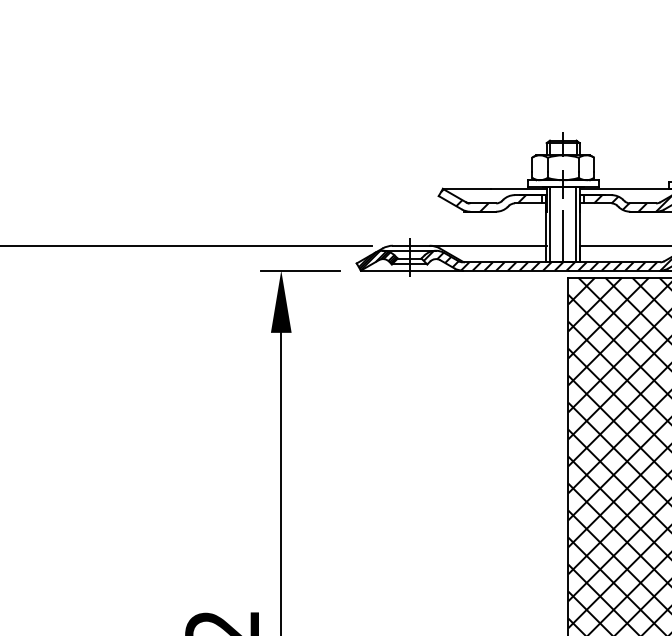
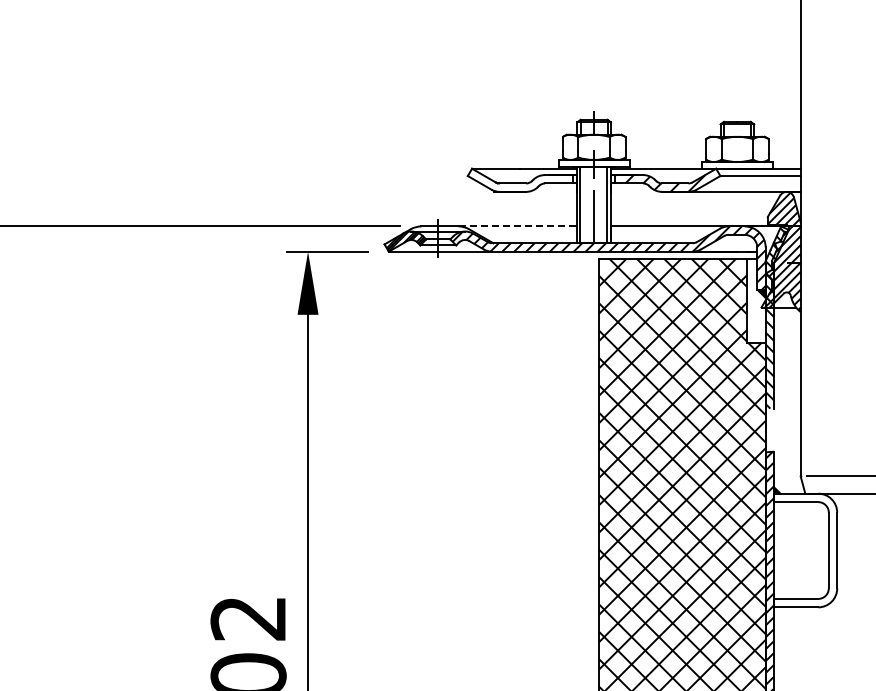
hatch: (483, 200) -> (513, 180), removed
line: (488, 245) -> (518, 226), solid -> dashed

